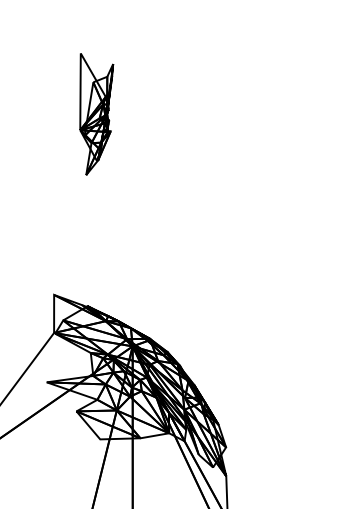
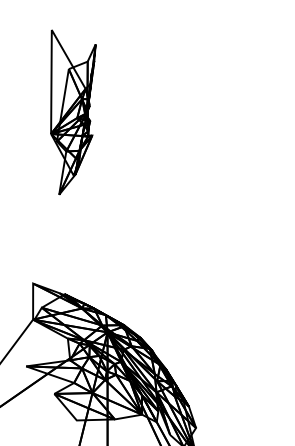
part: (96, 114) -> (73, 112), size x1.43

